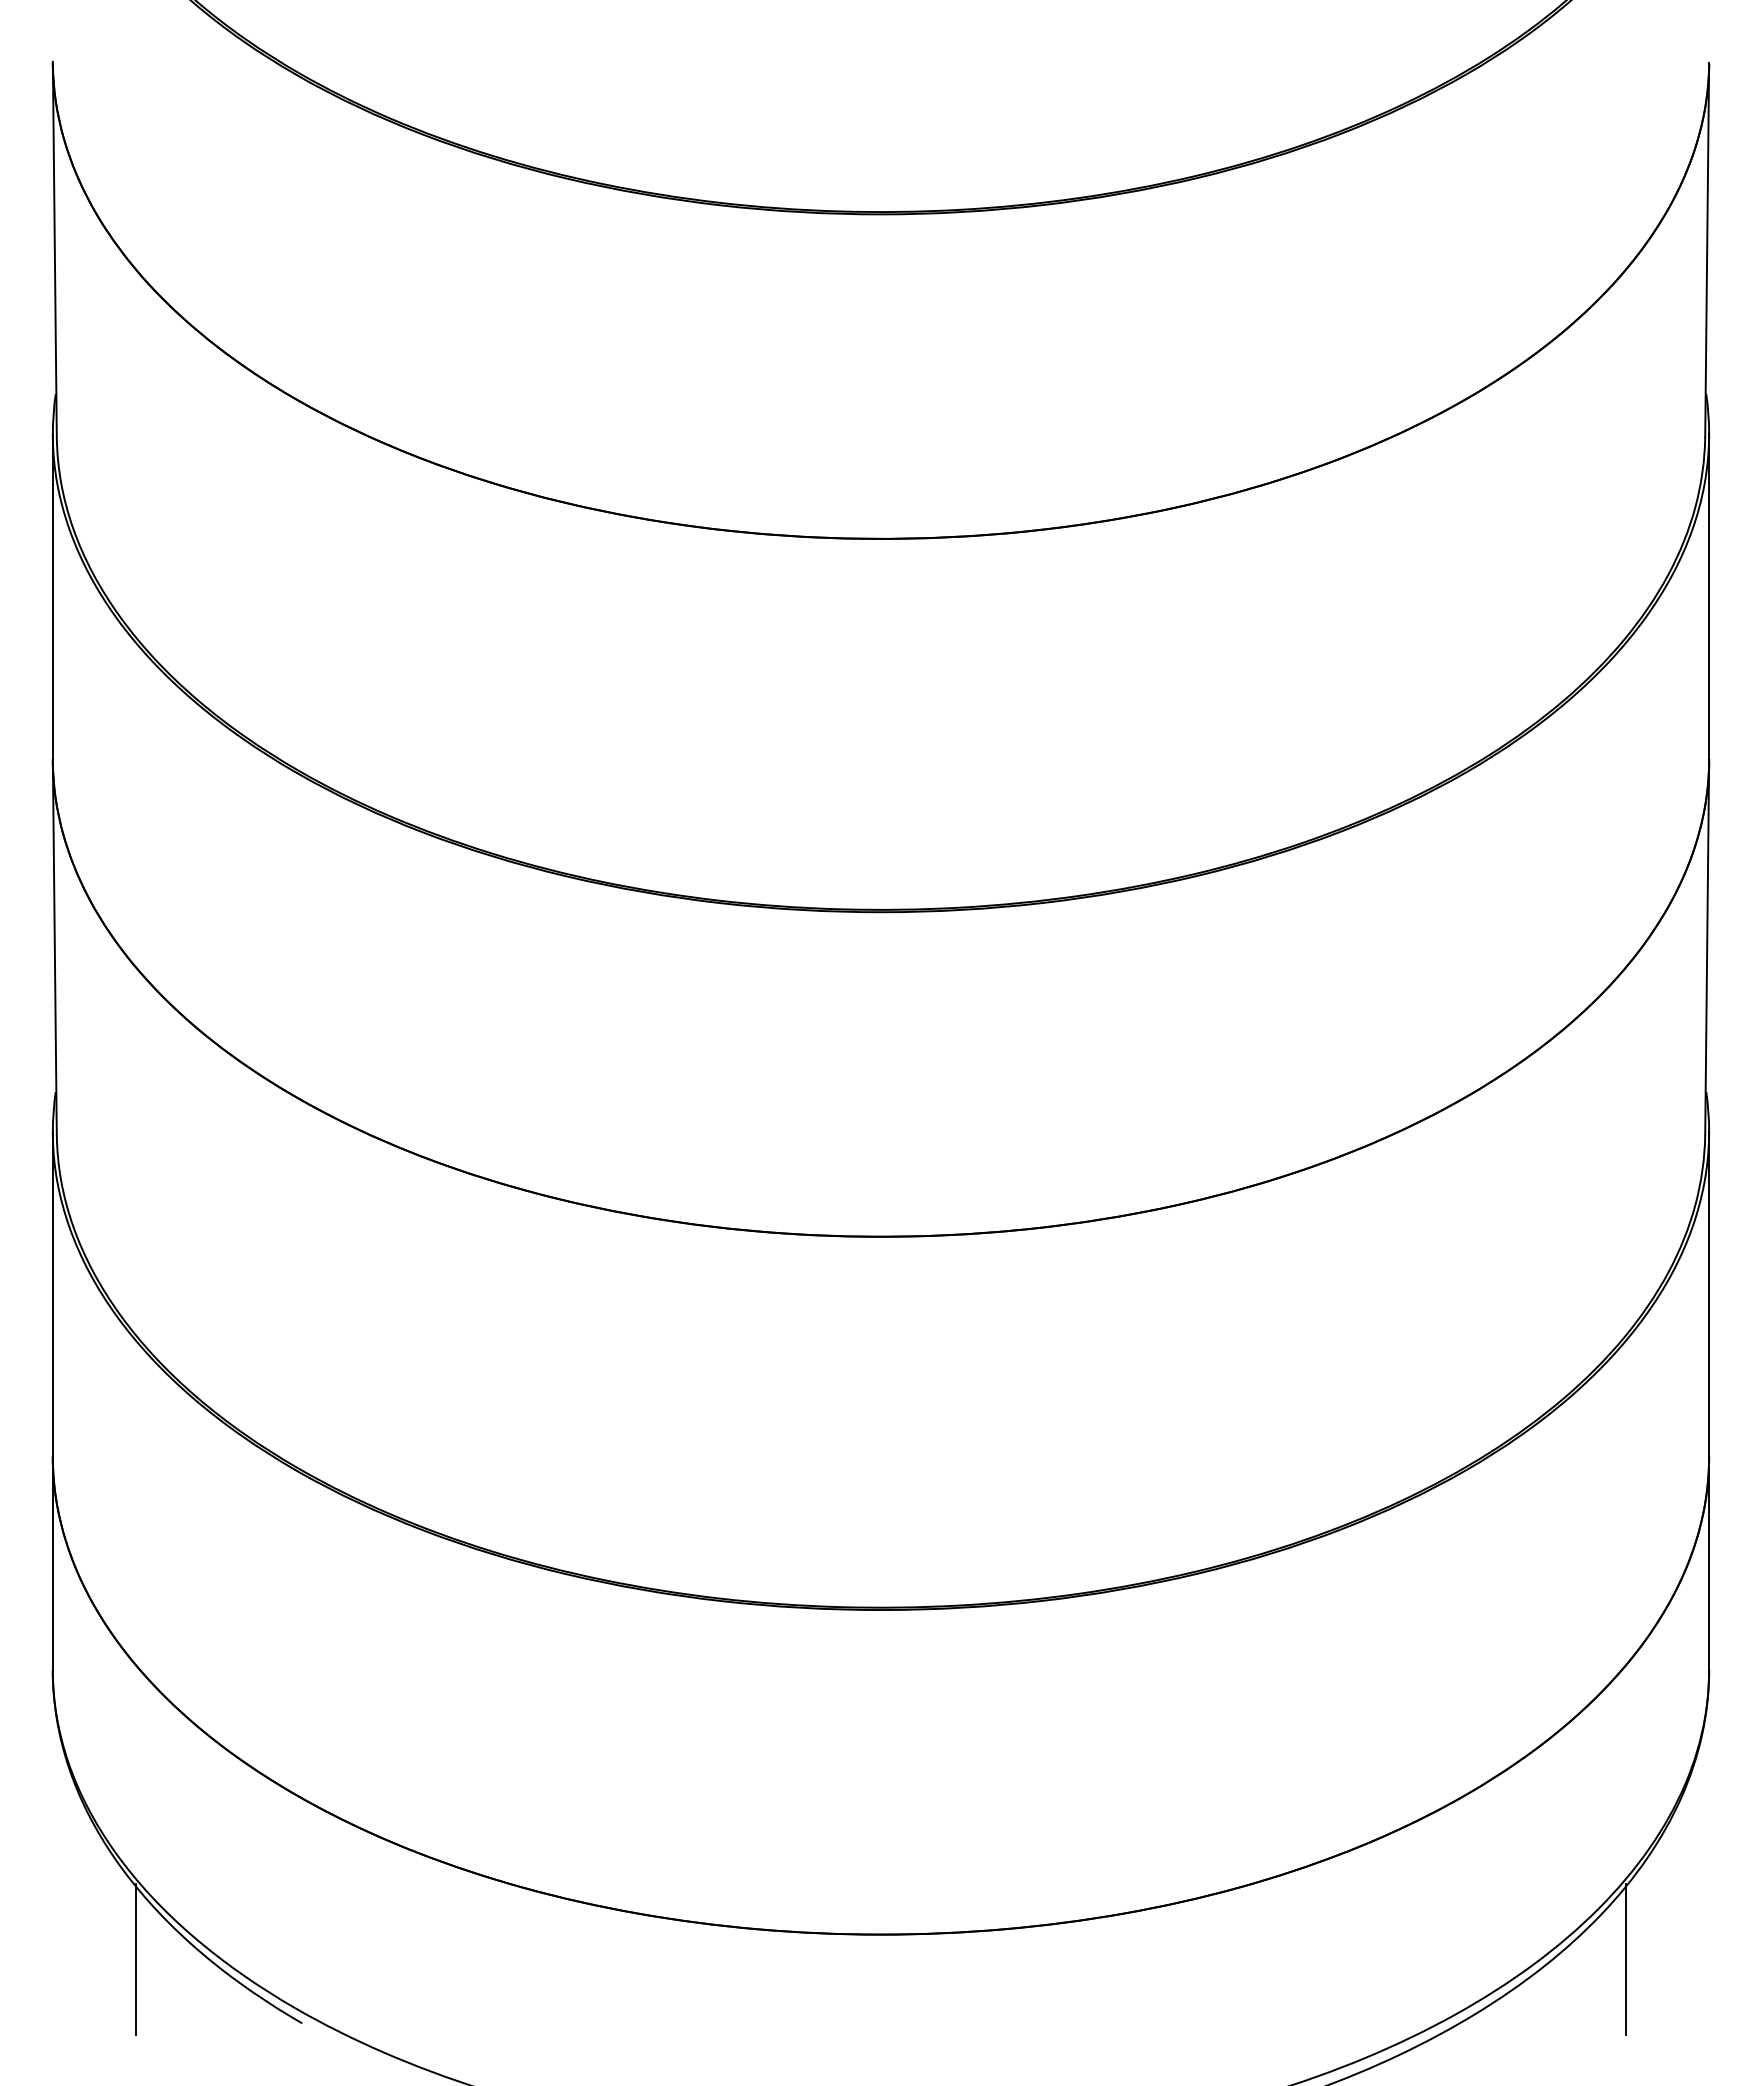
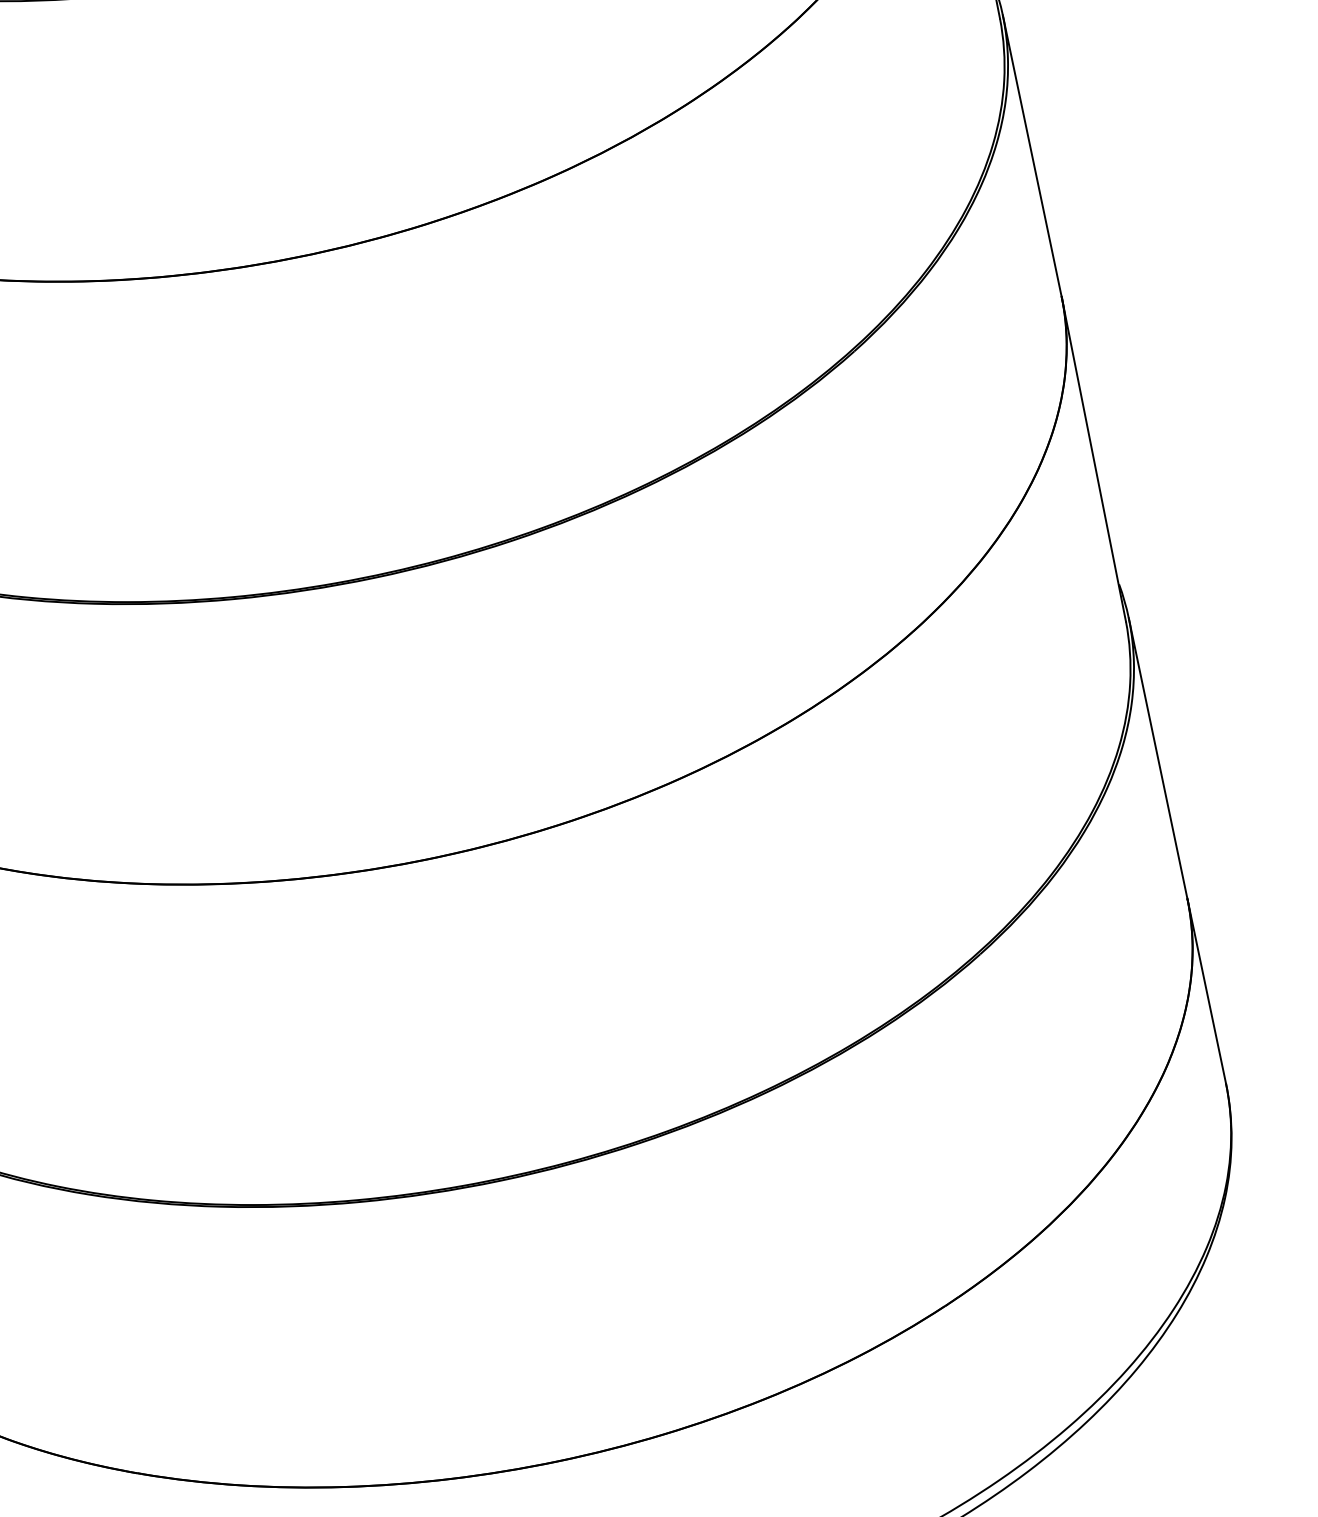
line: (1626, 1959) -> (1206, 1348), removed

